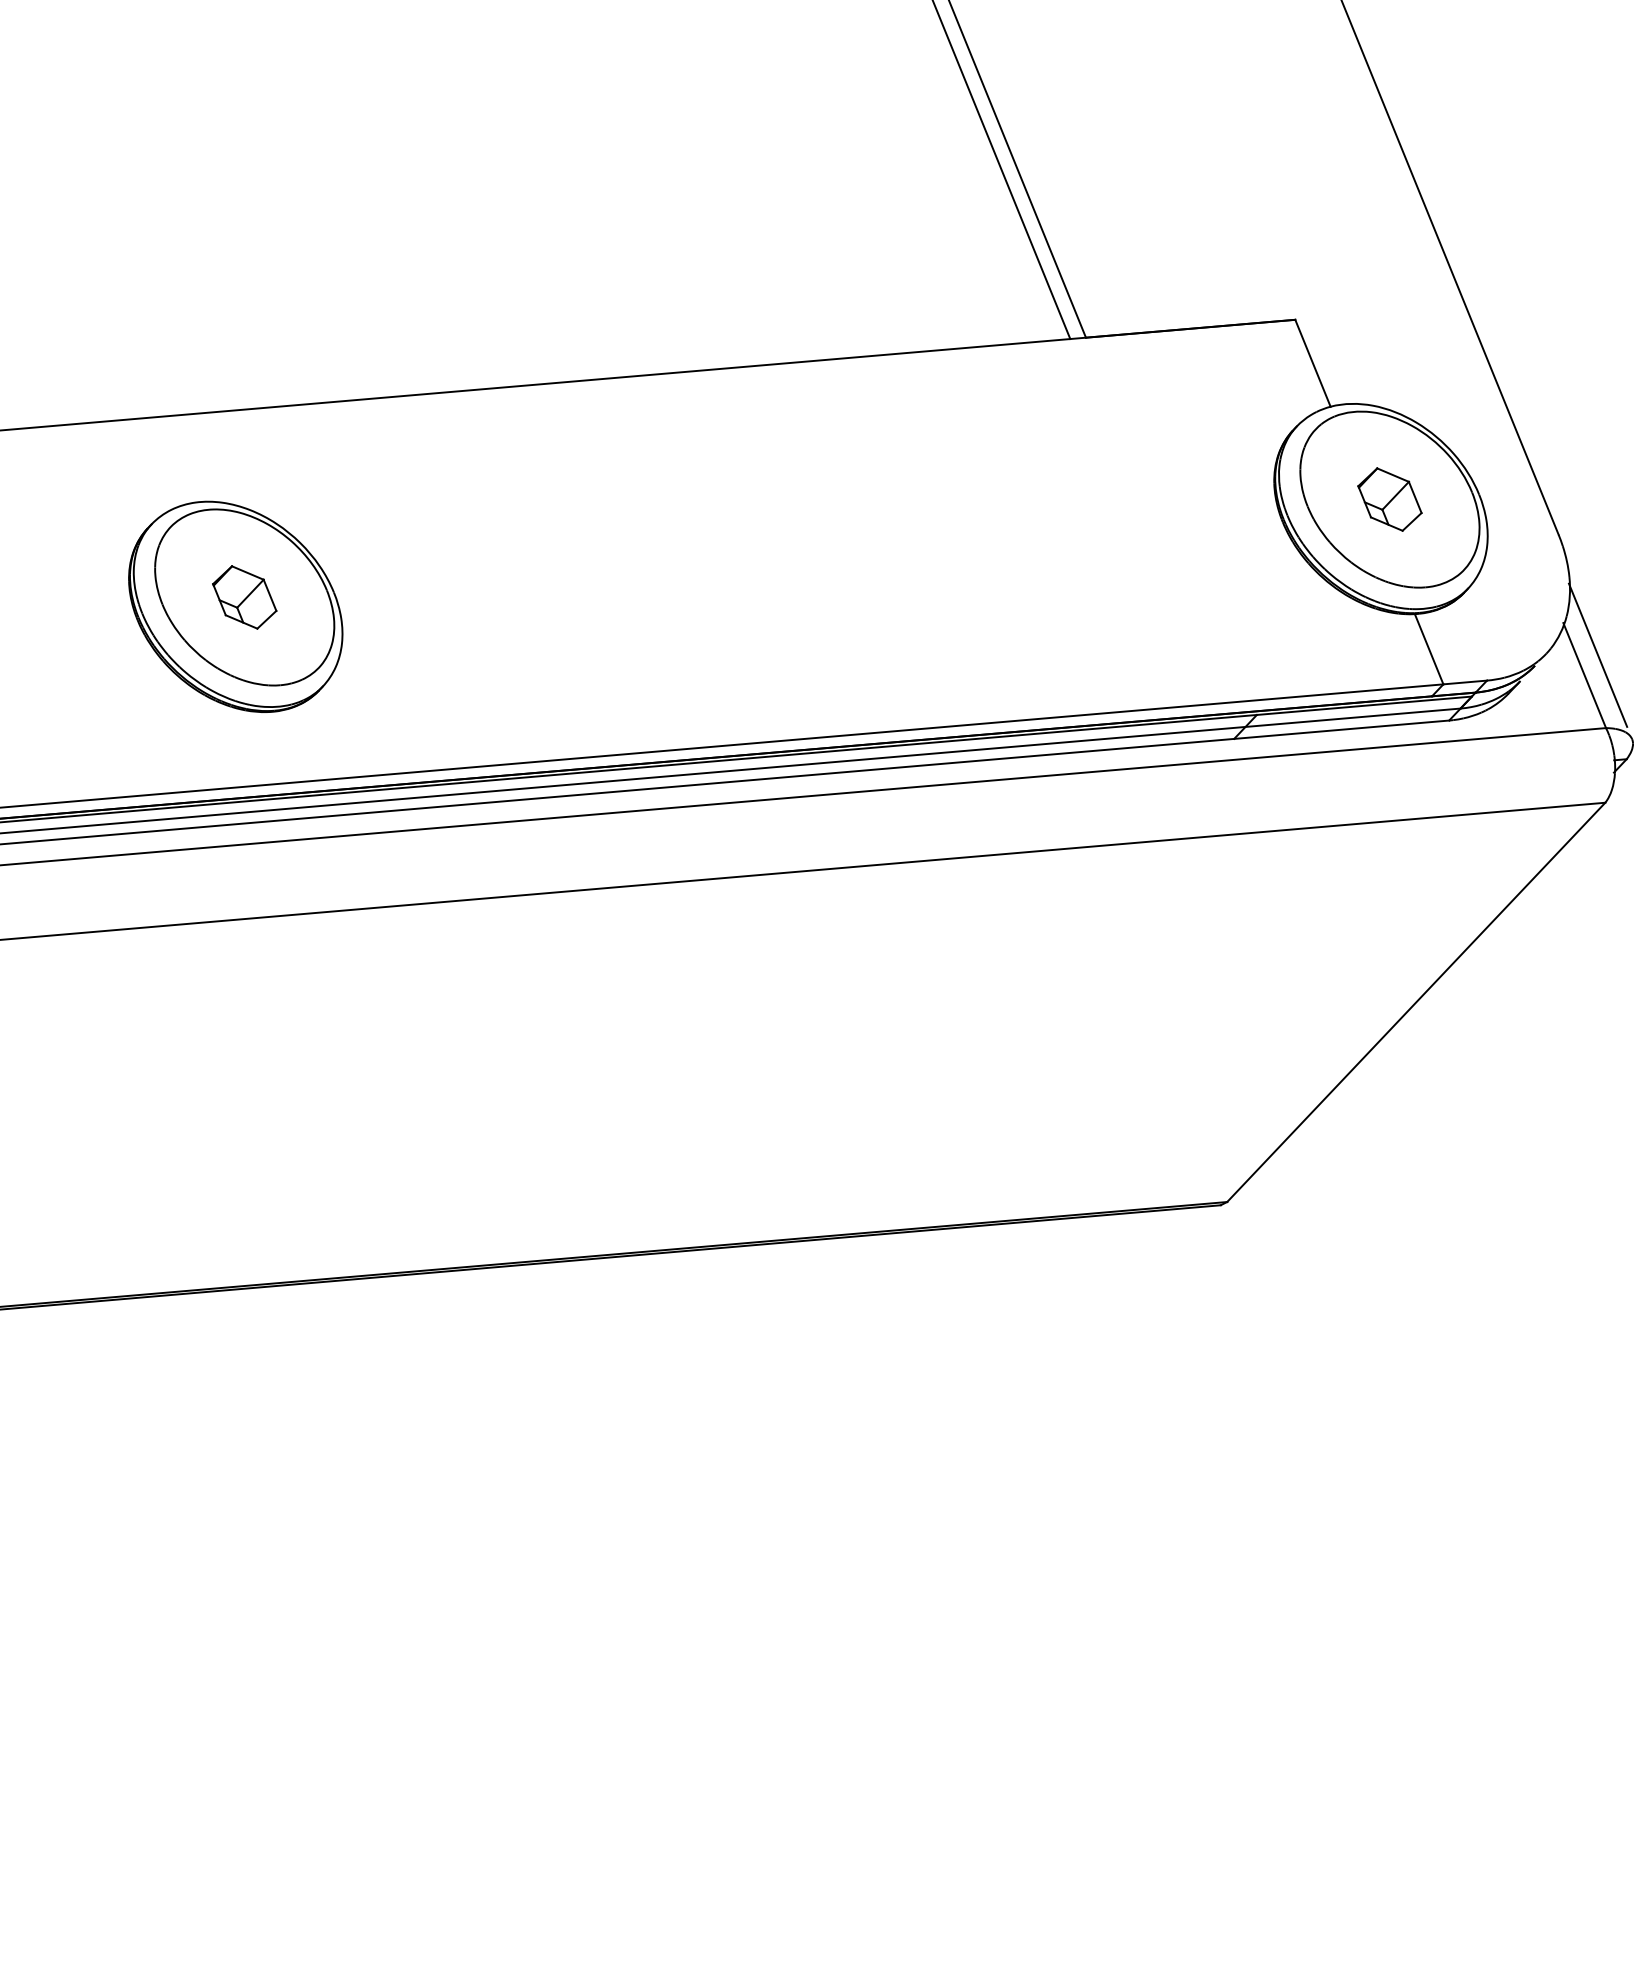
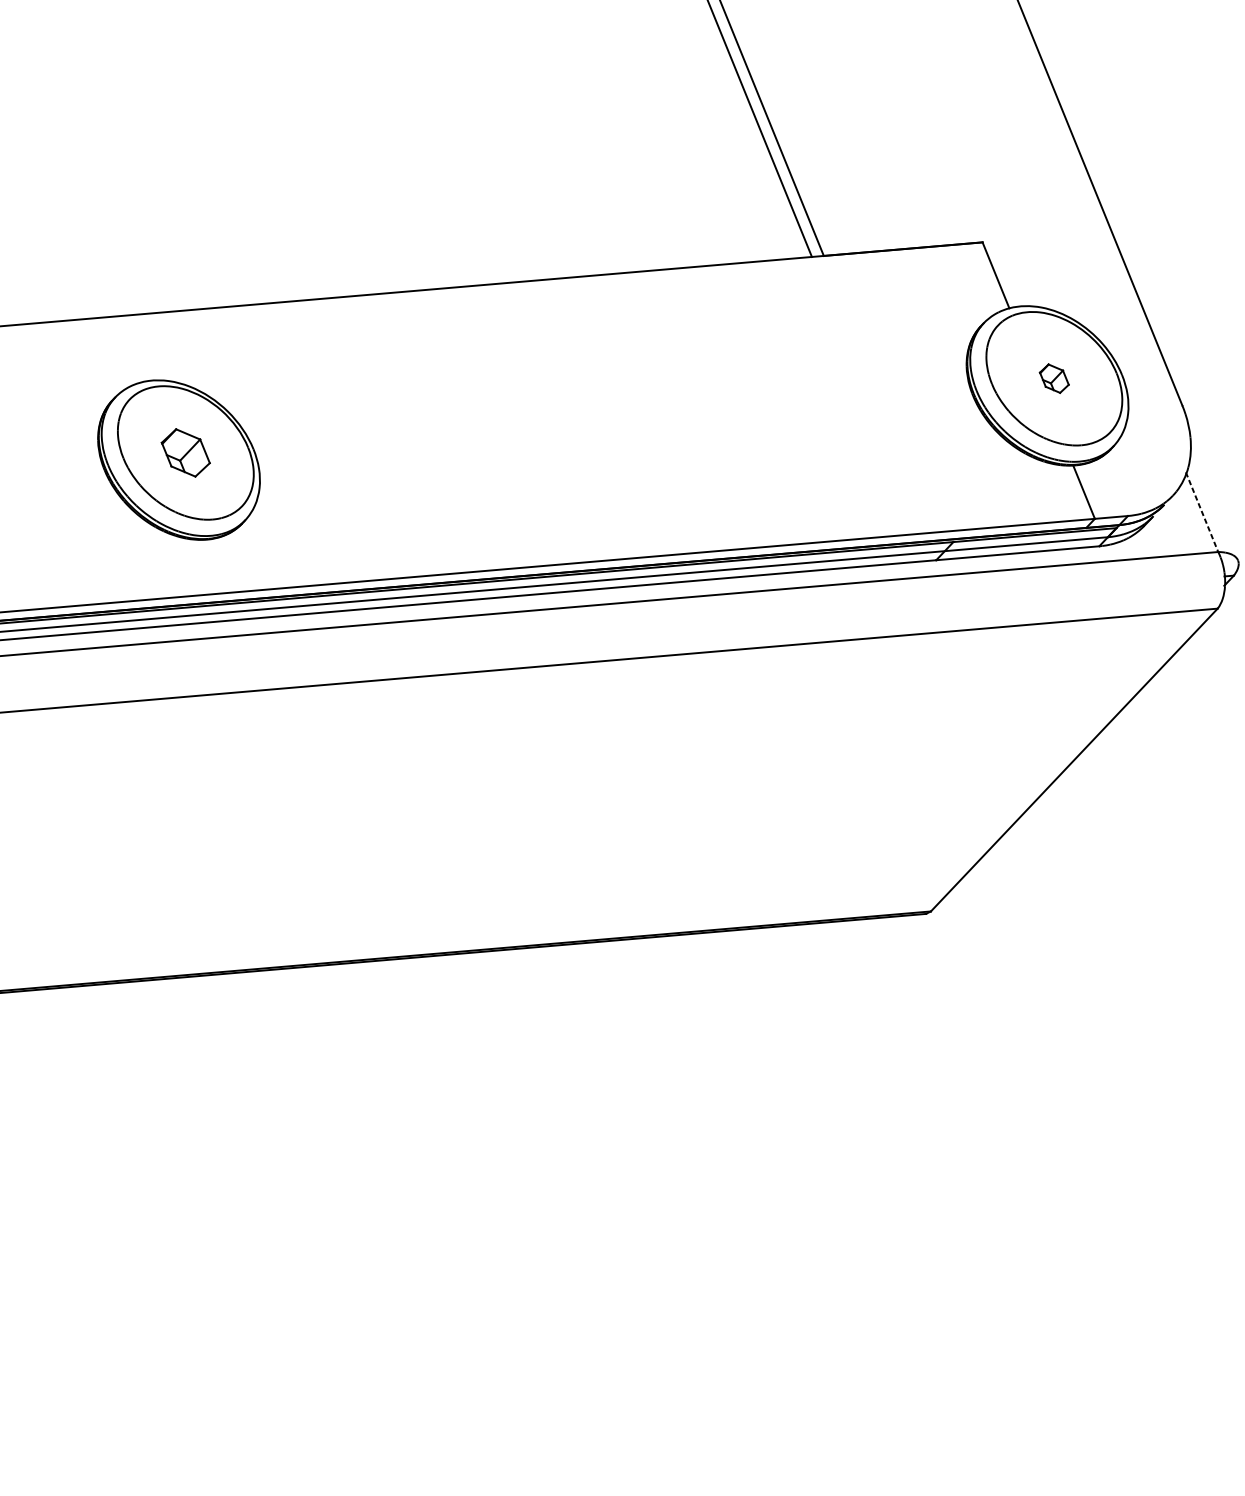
part: (1389, 499) -> (1054, 378), size x0.6
line: (1597, 654) -> (1211, 496), removed
line: (1584, 675) -> (1201, 512), solid -> dashed

